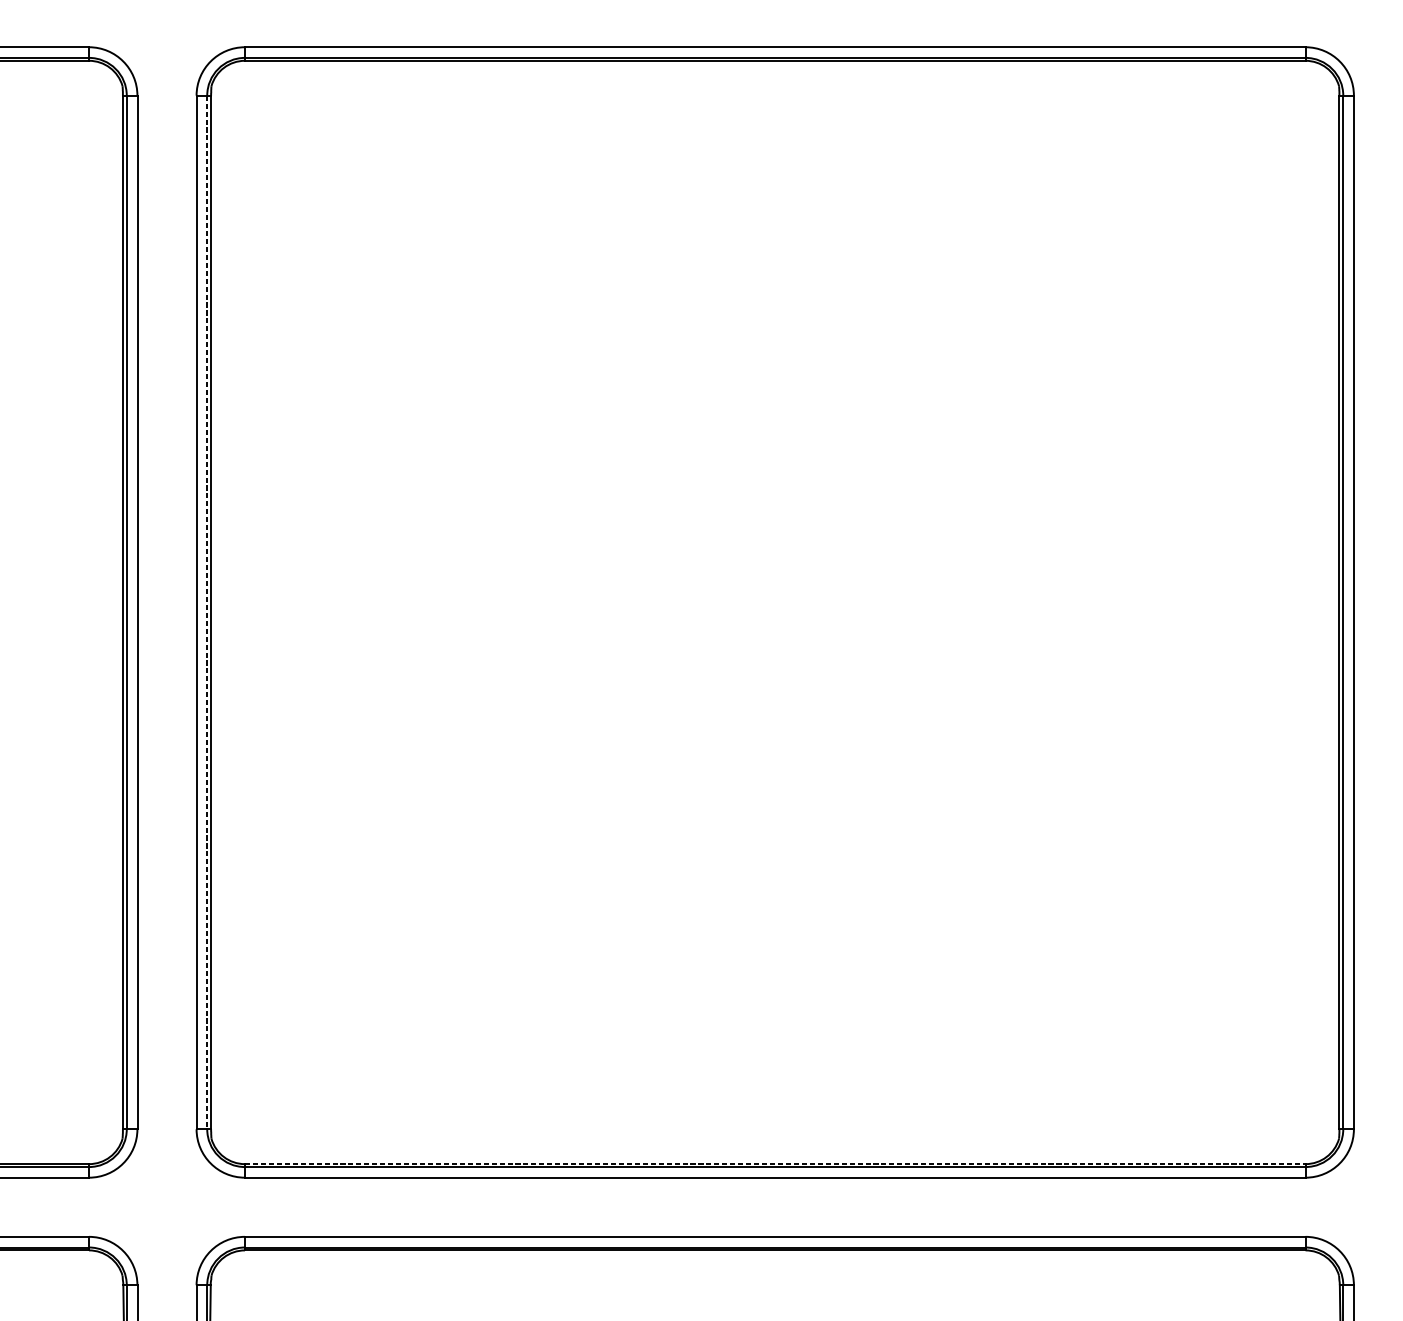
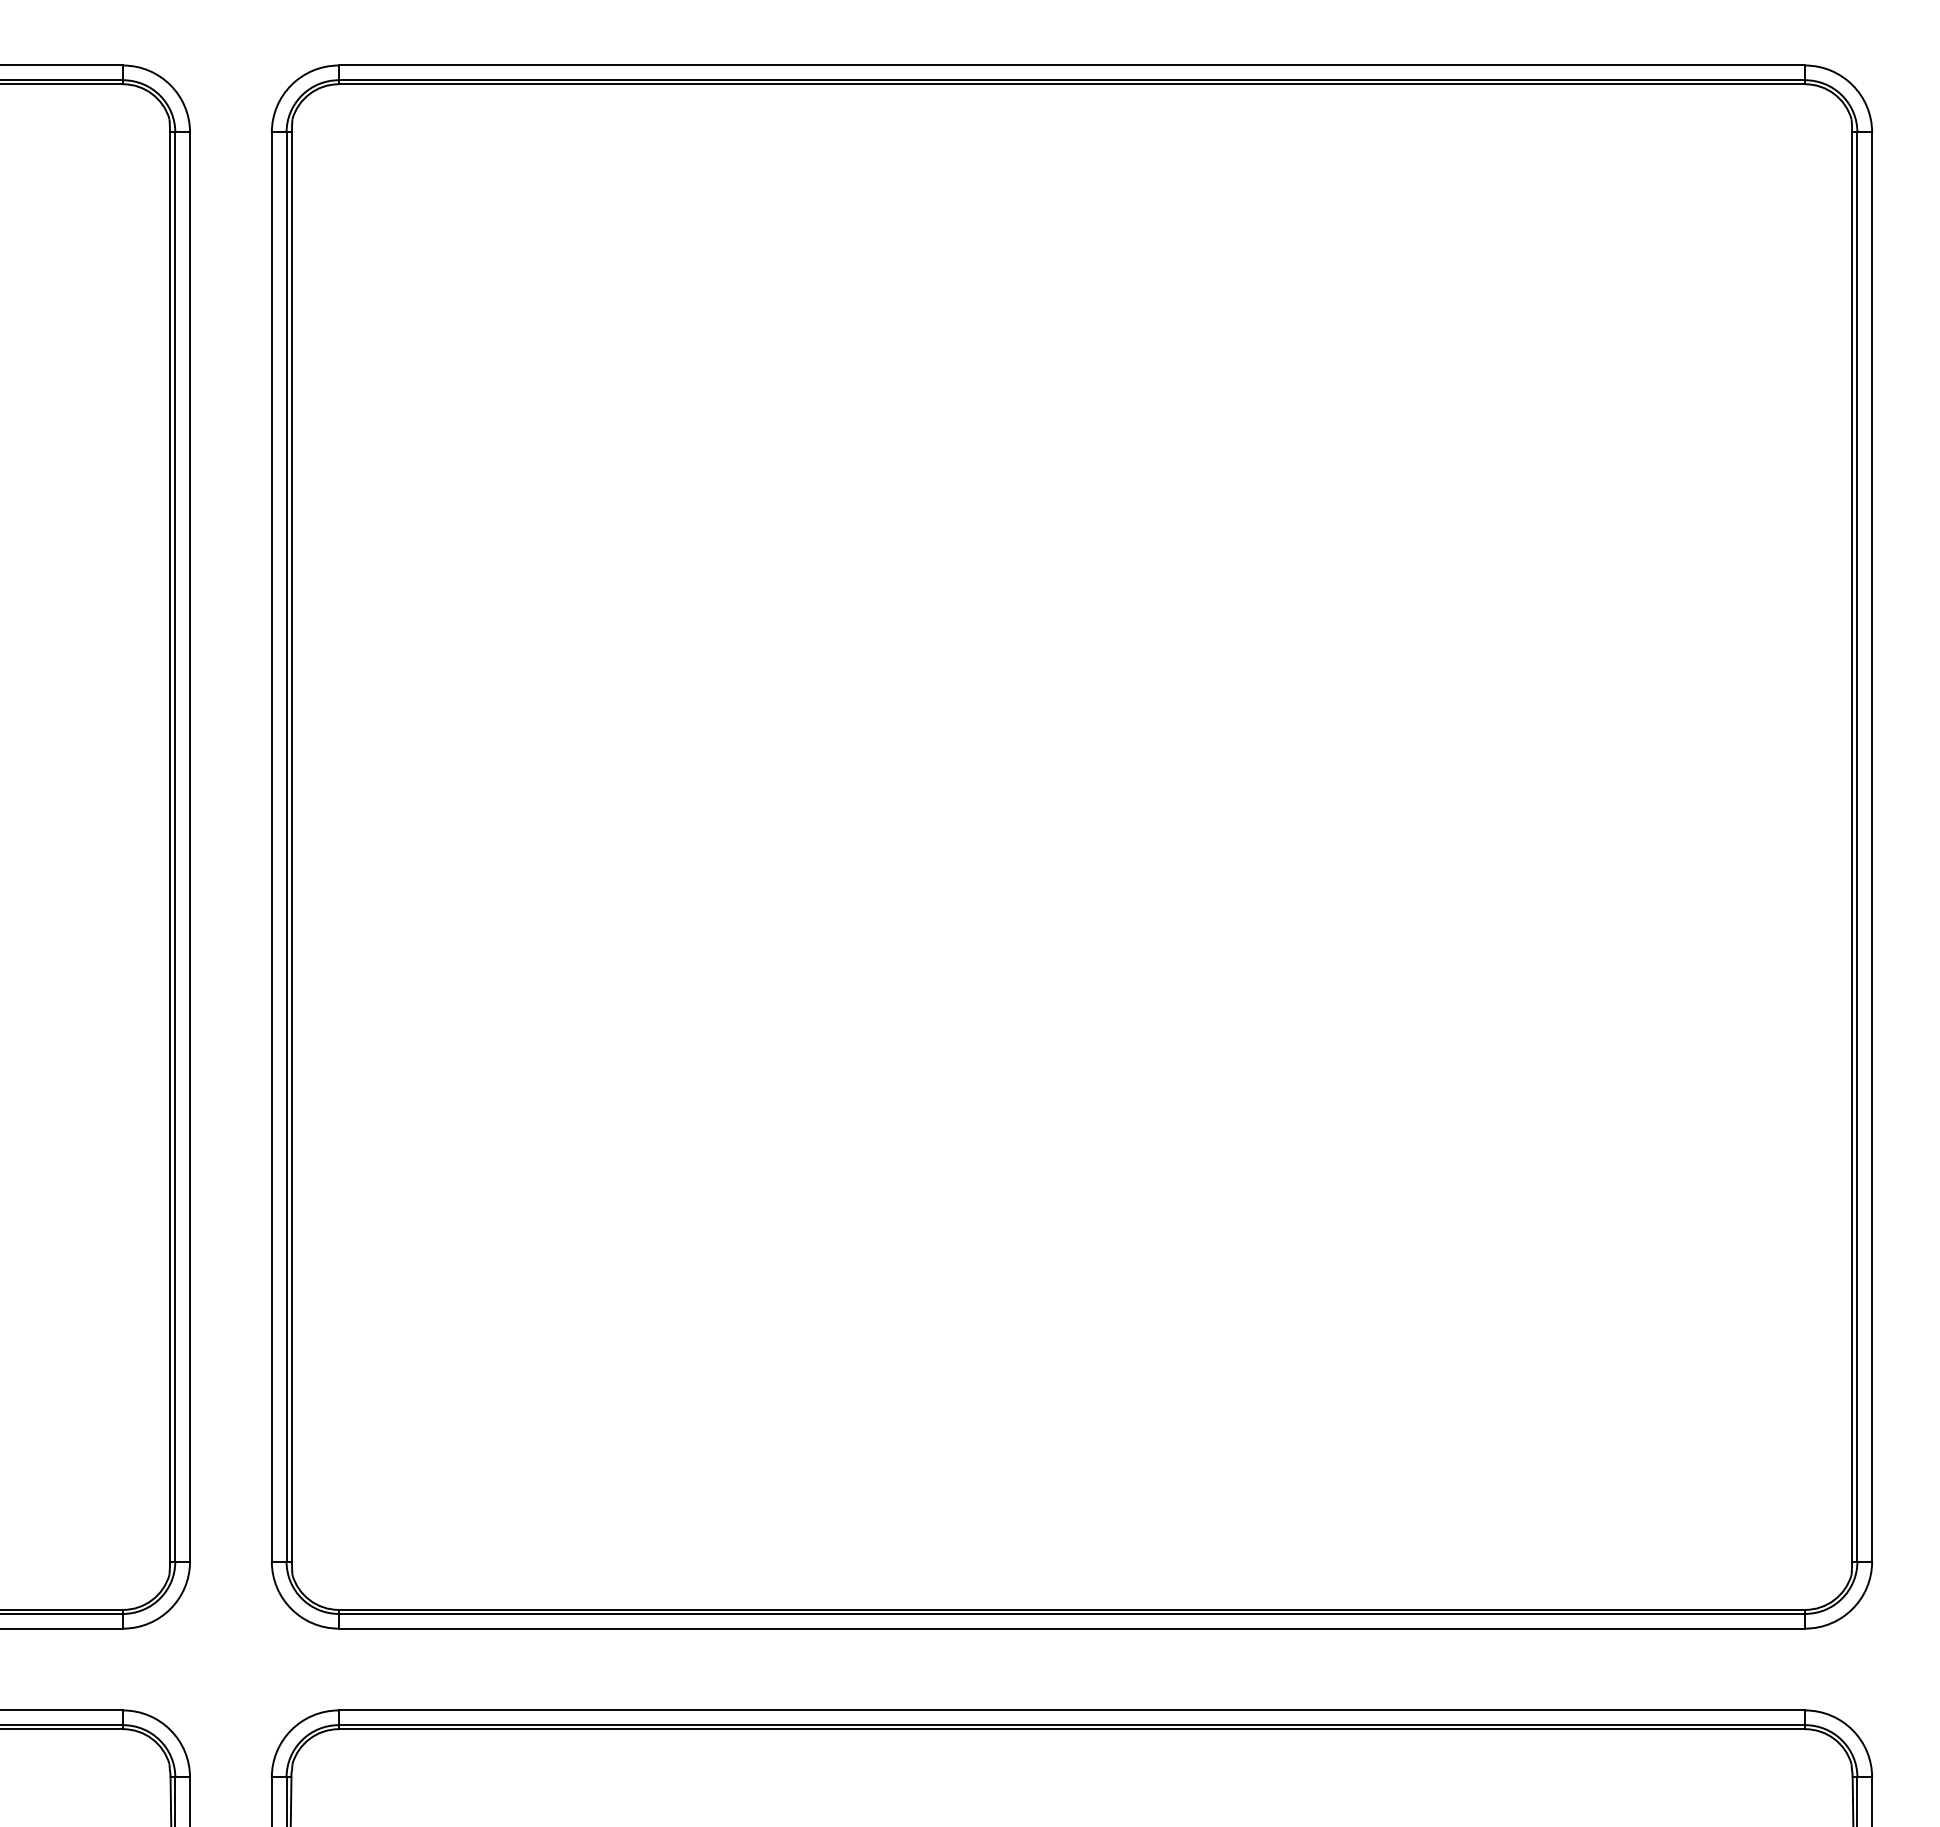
line: (207, 612) -> (286, 847), dashed -> solid
line: (775, 1163) -> (1072, 1609), dashed -> solid

